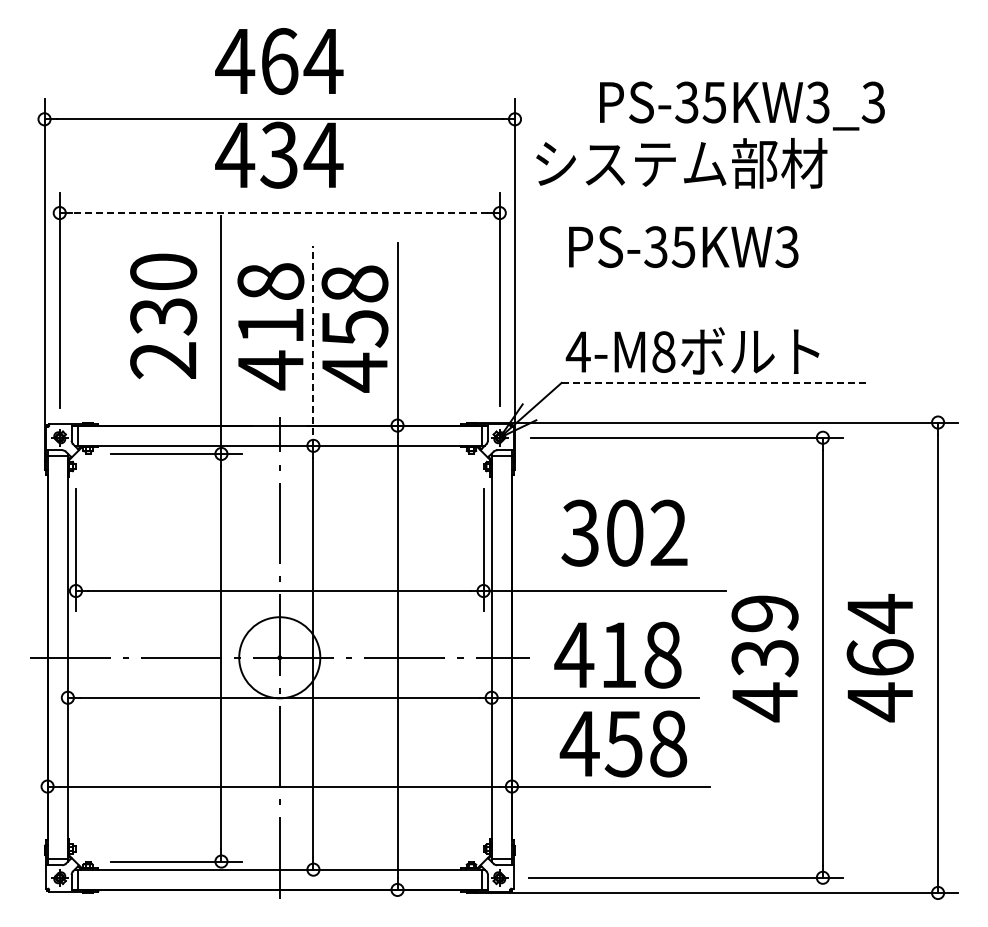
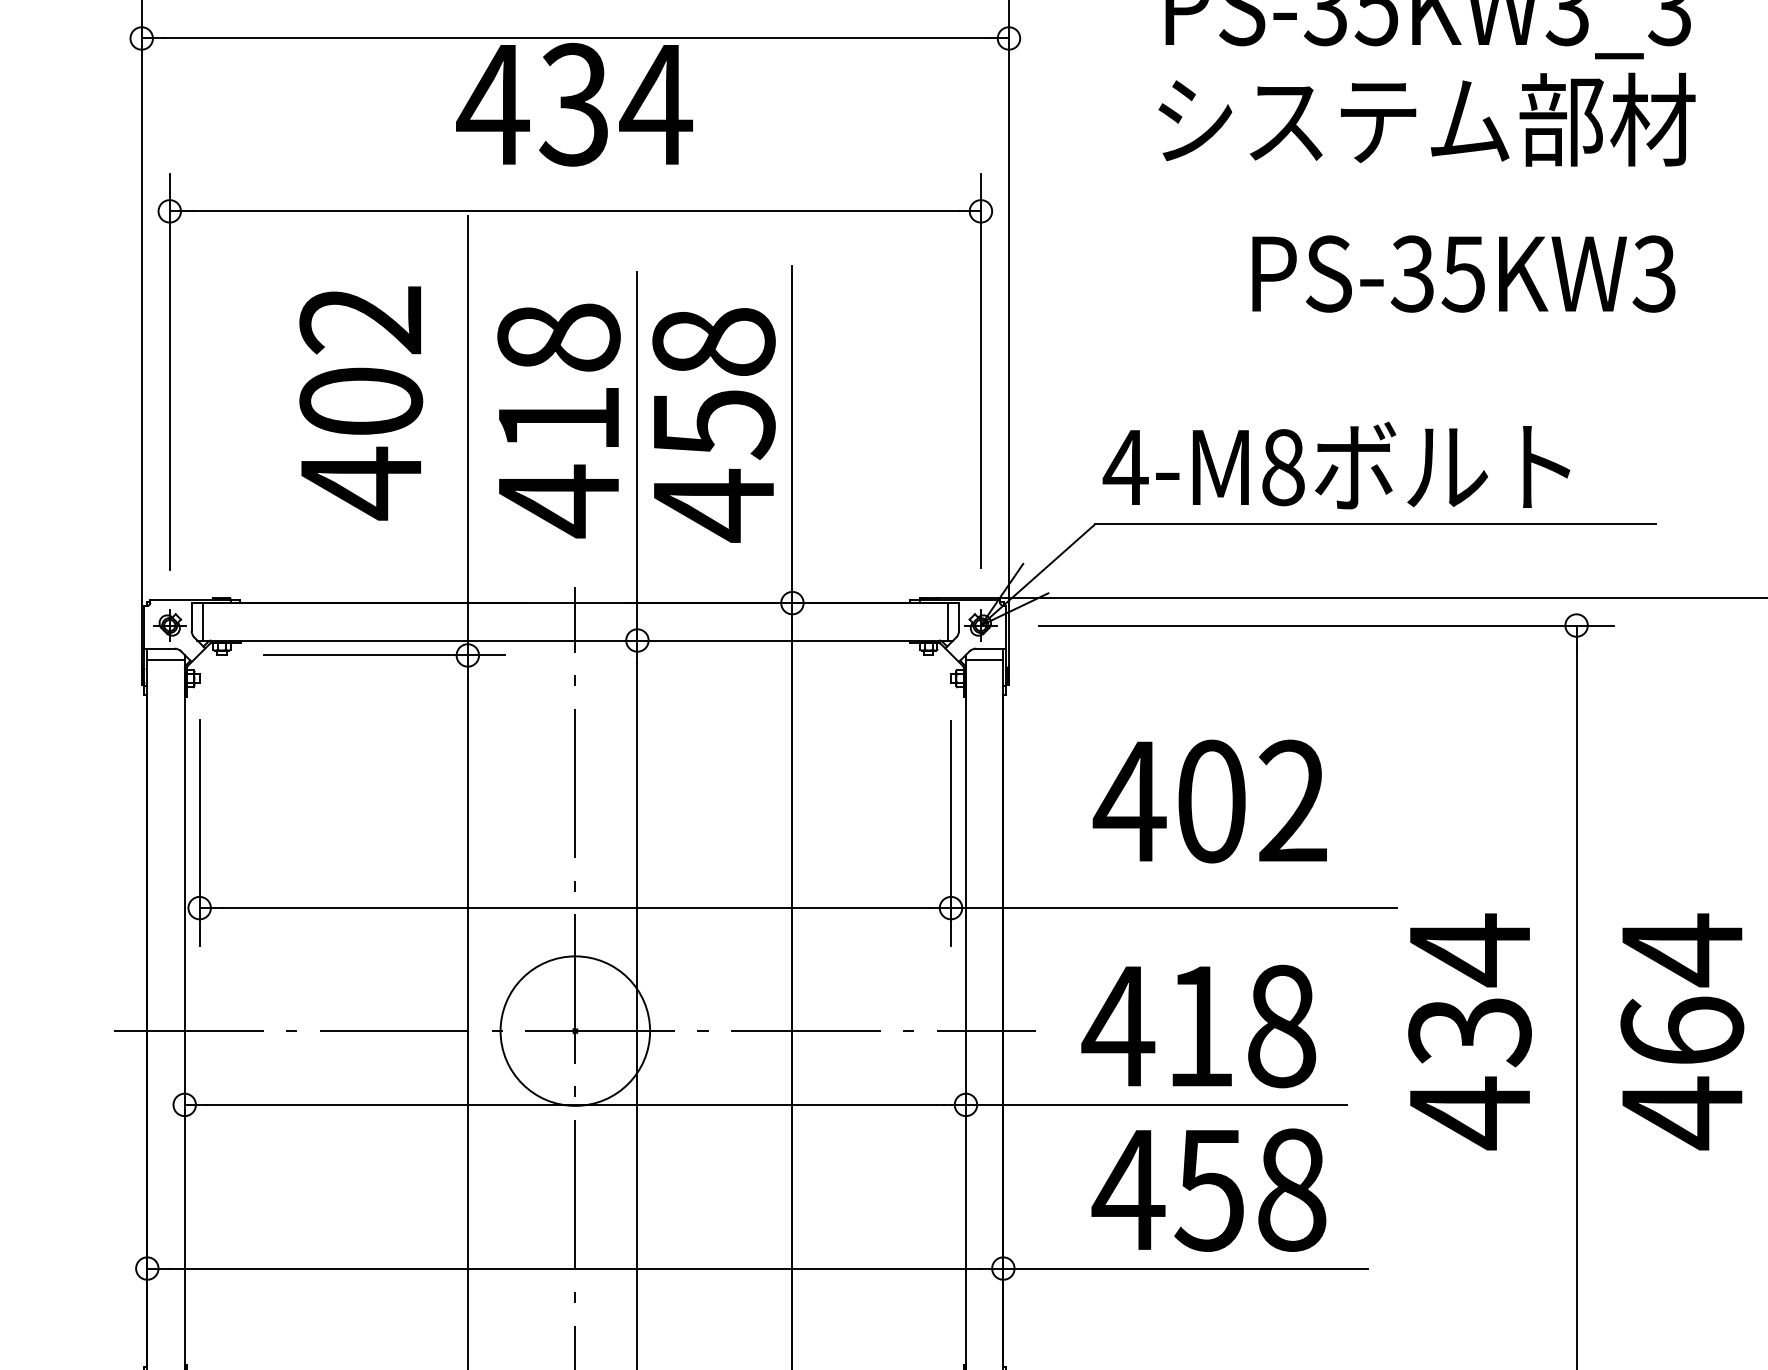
text: (681, 163) -> (1426, 119), moved
line: (279, 213) -> (574, 212), dashed -> solid
text: (683, 246) -> (1463, 272), moved
text: (163, 316) -> (360, 402), 230 -> 402
line: (313, 346) -> (637, 457), dashed -> solid
line: (714, 382) -> (1376, 523), dashed -> solid
text: (580, 532) -> (1129, 800), 302 -> 402
text: (764, 613) -> (1468, 949), 439 -> 434

